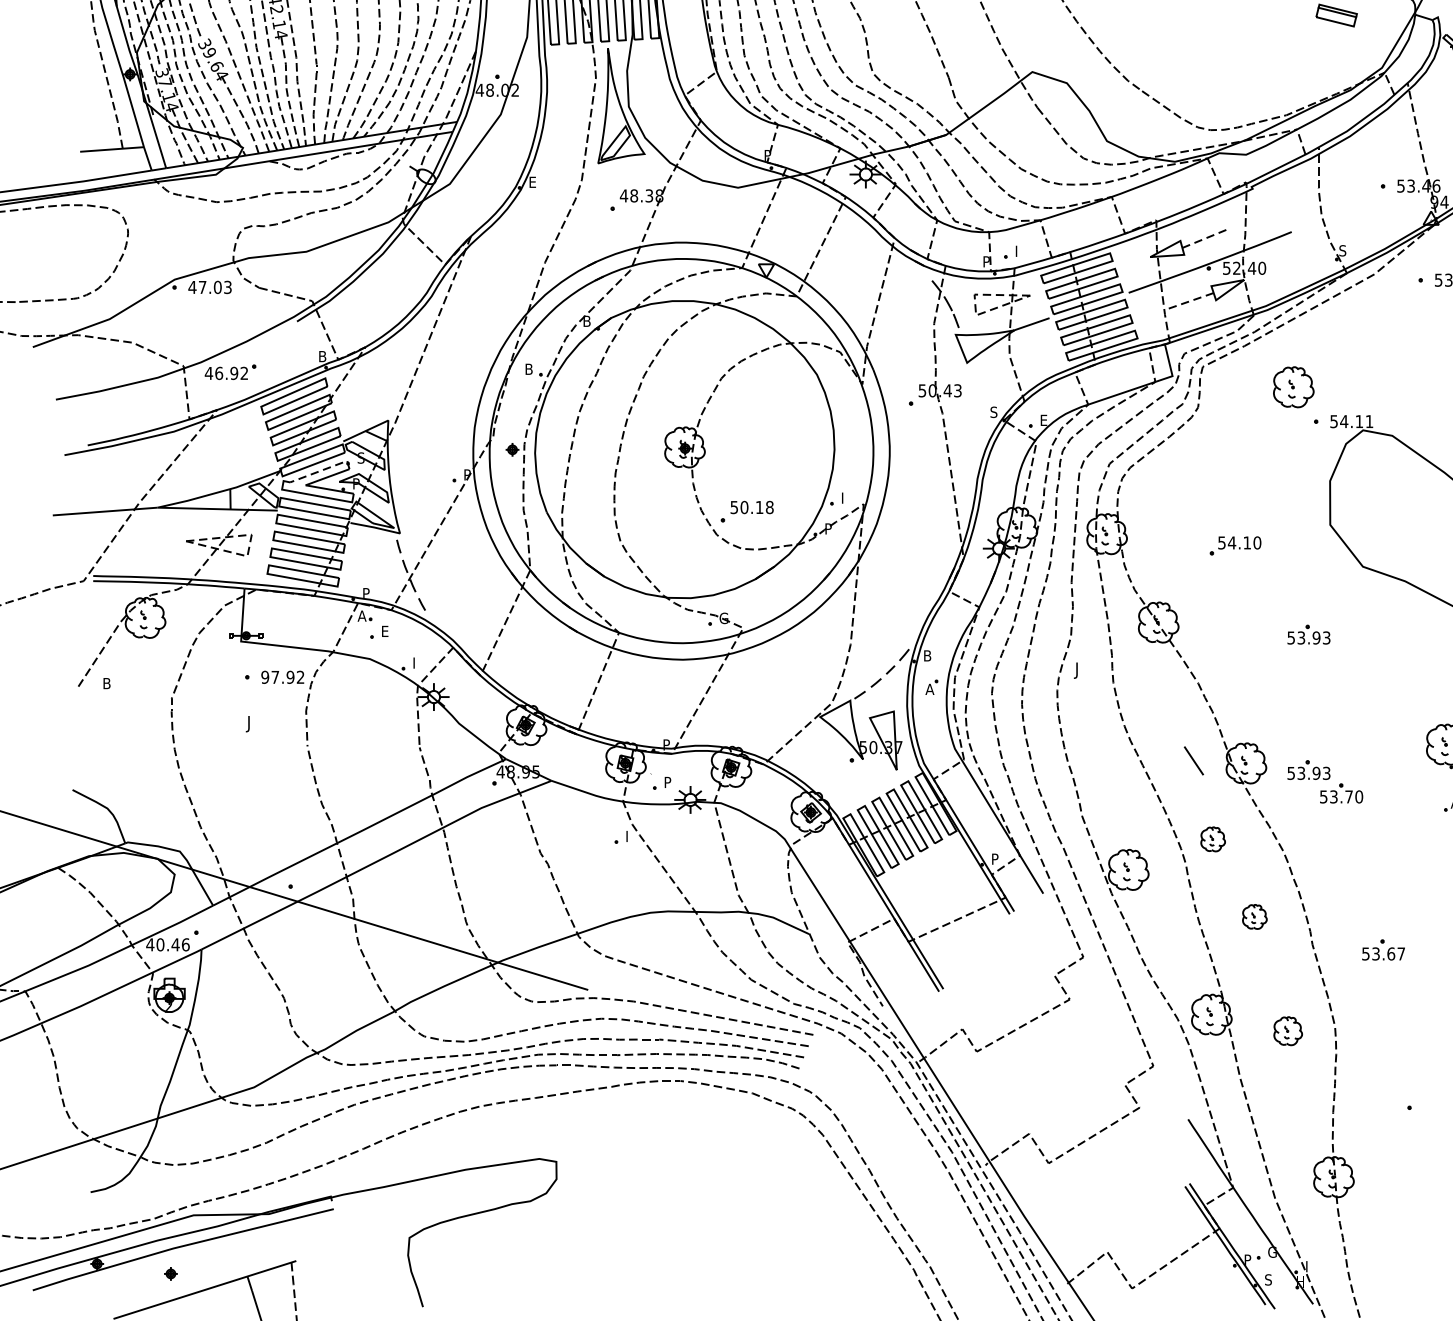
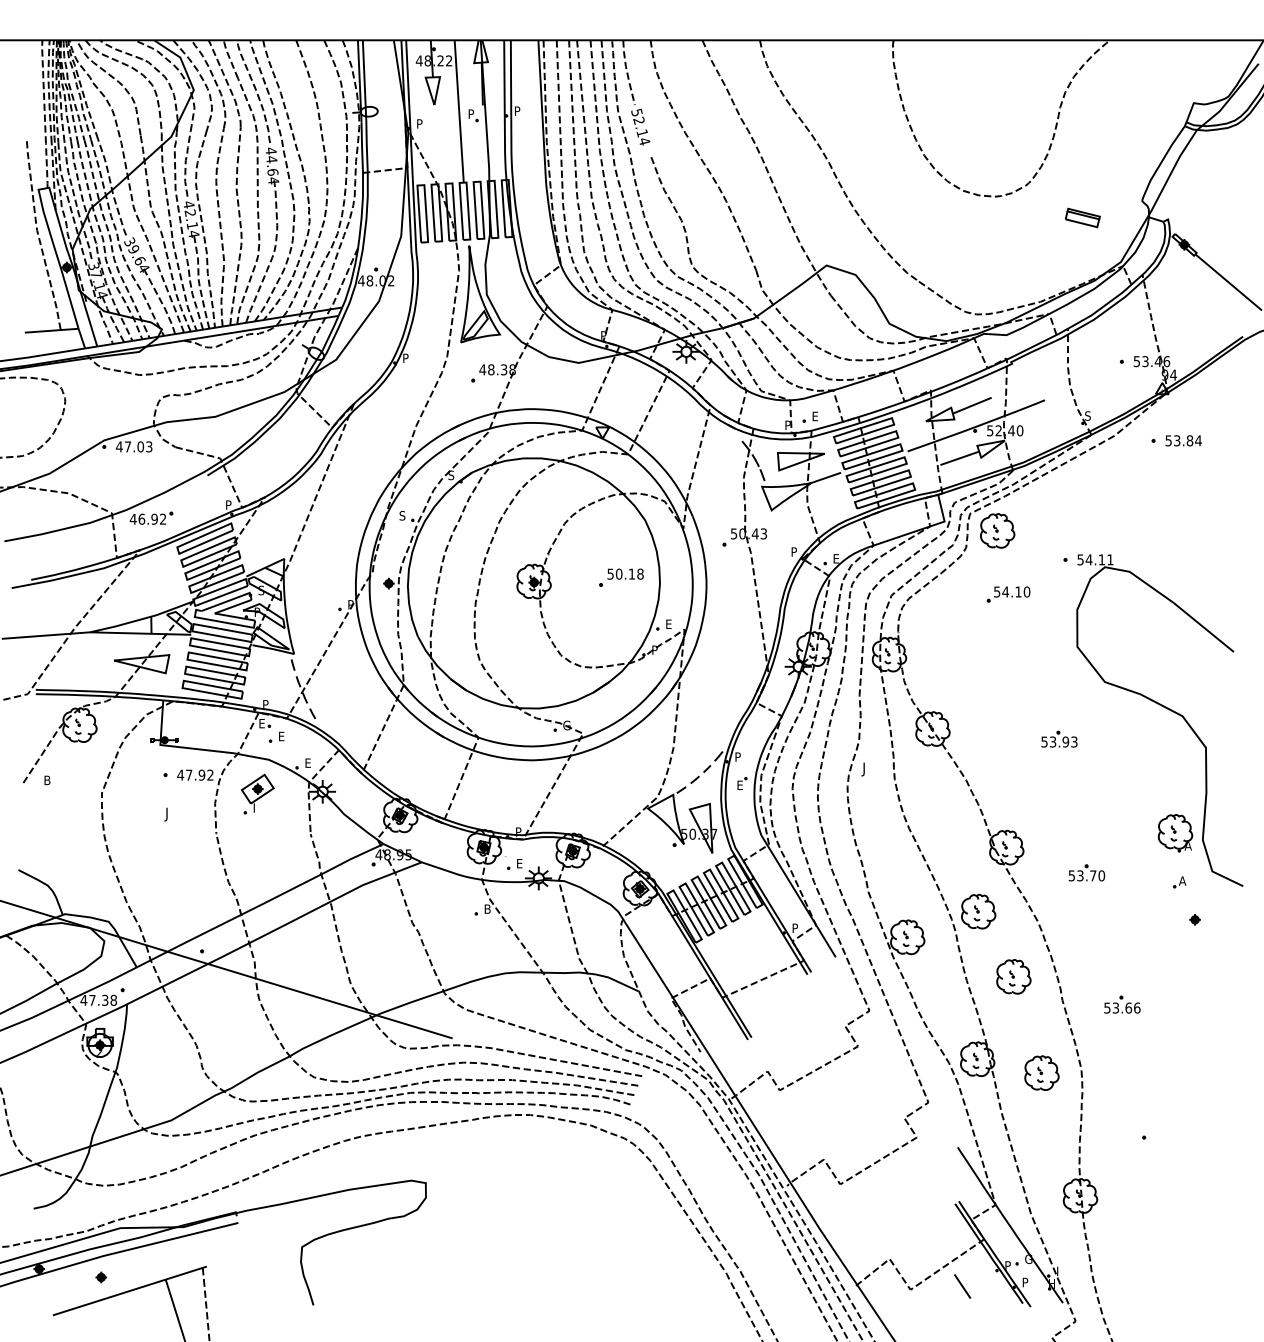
text: (533, 182) -> (406, 358), E -> P
line: (1205, 238) -> (972, 405), dashed -> solid
text: (1019, 251) -> (815, 416), I -> E
line: (1190, 301) -> (959, 458), dashed -> solid
line: (975, 305) -> (778, 462), dashed -> solid
text: (586, 321) -> (451, 475), B -> S
text: (323, 355) -> (229, 504), B -> P
text: (528, 368) -> (402, 515), B -> S
part: (1293, 386) -> (997, 530), moved
text: (994, 411) -> (794, 551), S -> P
line: (323, 469) -> (229, 600), dashed -> solid
text: (845, 497) -> (669, 623), I -> E
part: (747, 511) -> (621, 577), moved
line: (249, 544) -> (167, 663), dashed -> solid
part: (1235, 545) -> (1008, 594), moved
text: (361, 615) -> (261, 723), A -> E
text: (927, 655) -> (738, 756), B -> P
text: (417, 662) -> (308, 762), I -> E
text: (265, 676) -> (180, 774), 97.92 -> 47.92
text: (928, 688) -> (739, 784), A -> E
part: (356, 699) -> (257, 793), added
line: (1193, 760) -> (962, 1286), moved
part: (1309, 769) -> (1059, 852), removed
text: (668, 782) -> (520, 863), P -> E
text: (630, 835) -> (488, 908), I -> B
part: (1212, 839) -> (978, 911), size x1.67
part: (1254, 916) -> (1013, 976), size x1.67
text: (173, 943) -> (103, 999), 40.46 -> 47.38
text: (1401, 953) -> (1137, 1007), 53.67 -> 53.66
part: (1287, 1030) -> (1041, 1072), size x1.43
text: (1268, 1279) -> (1025, 1282), S -> P

